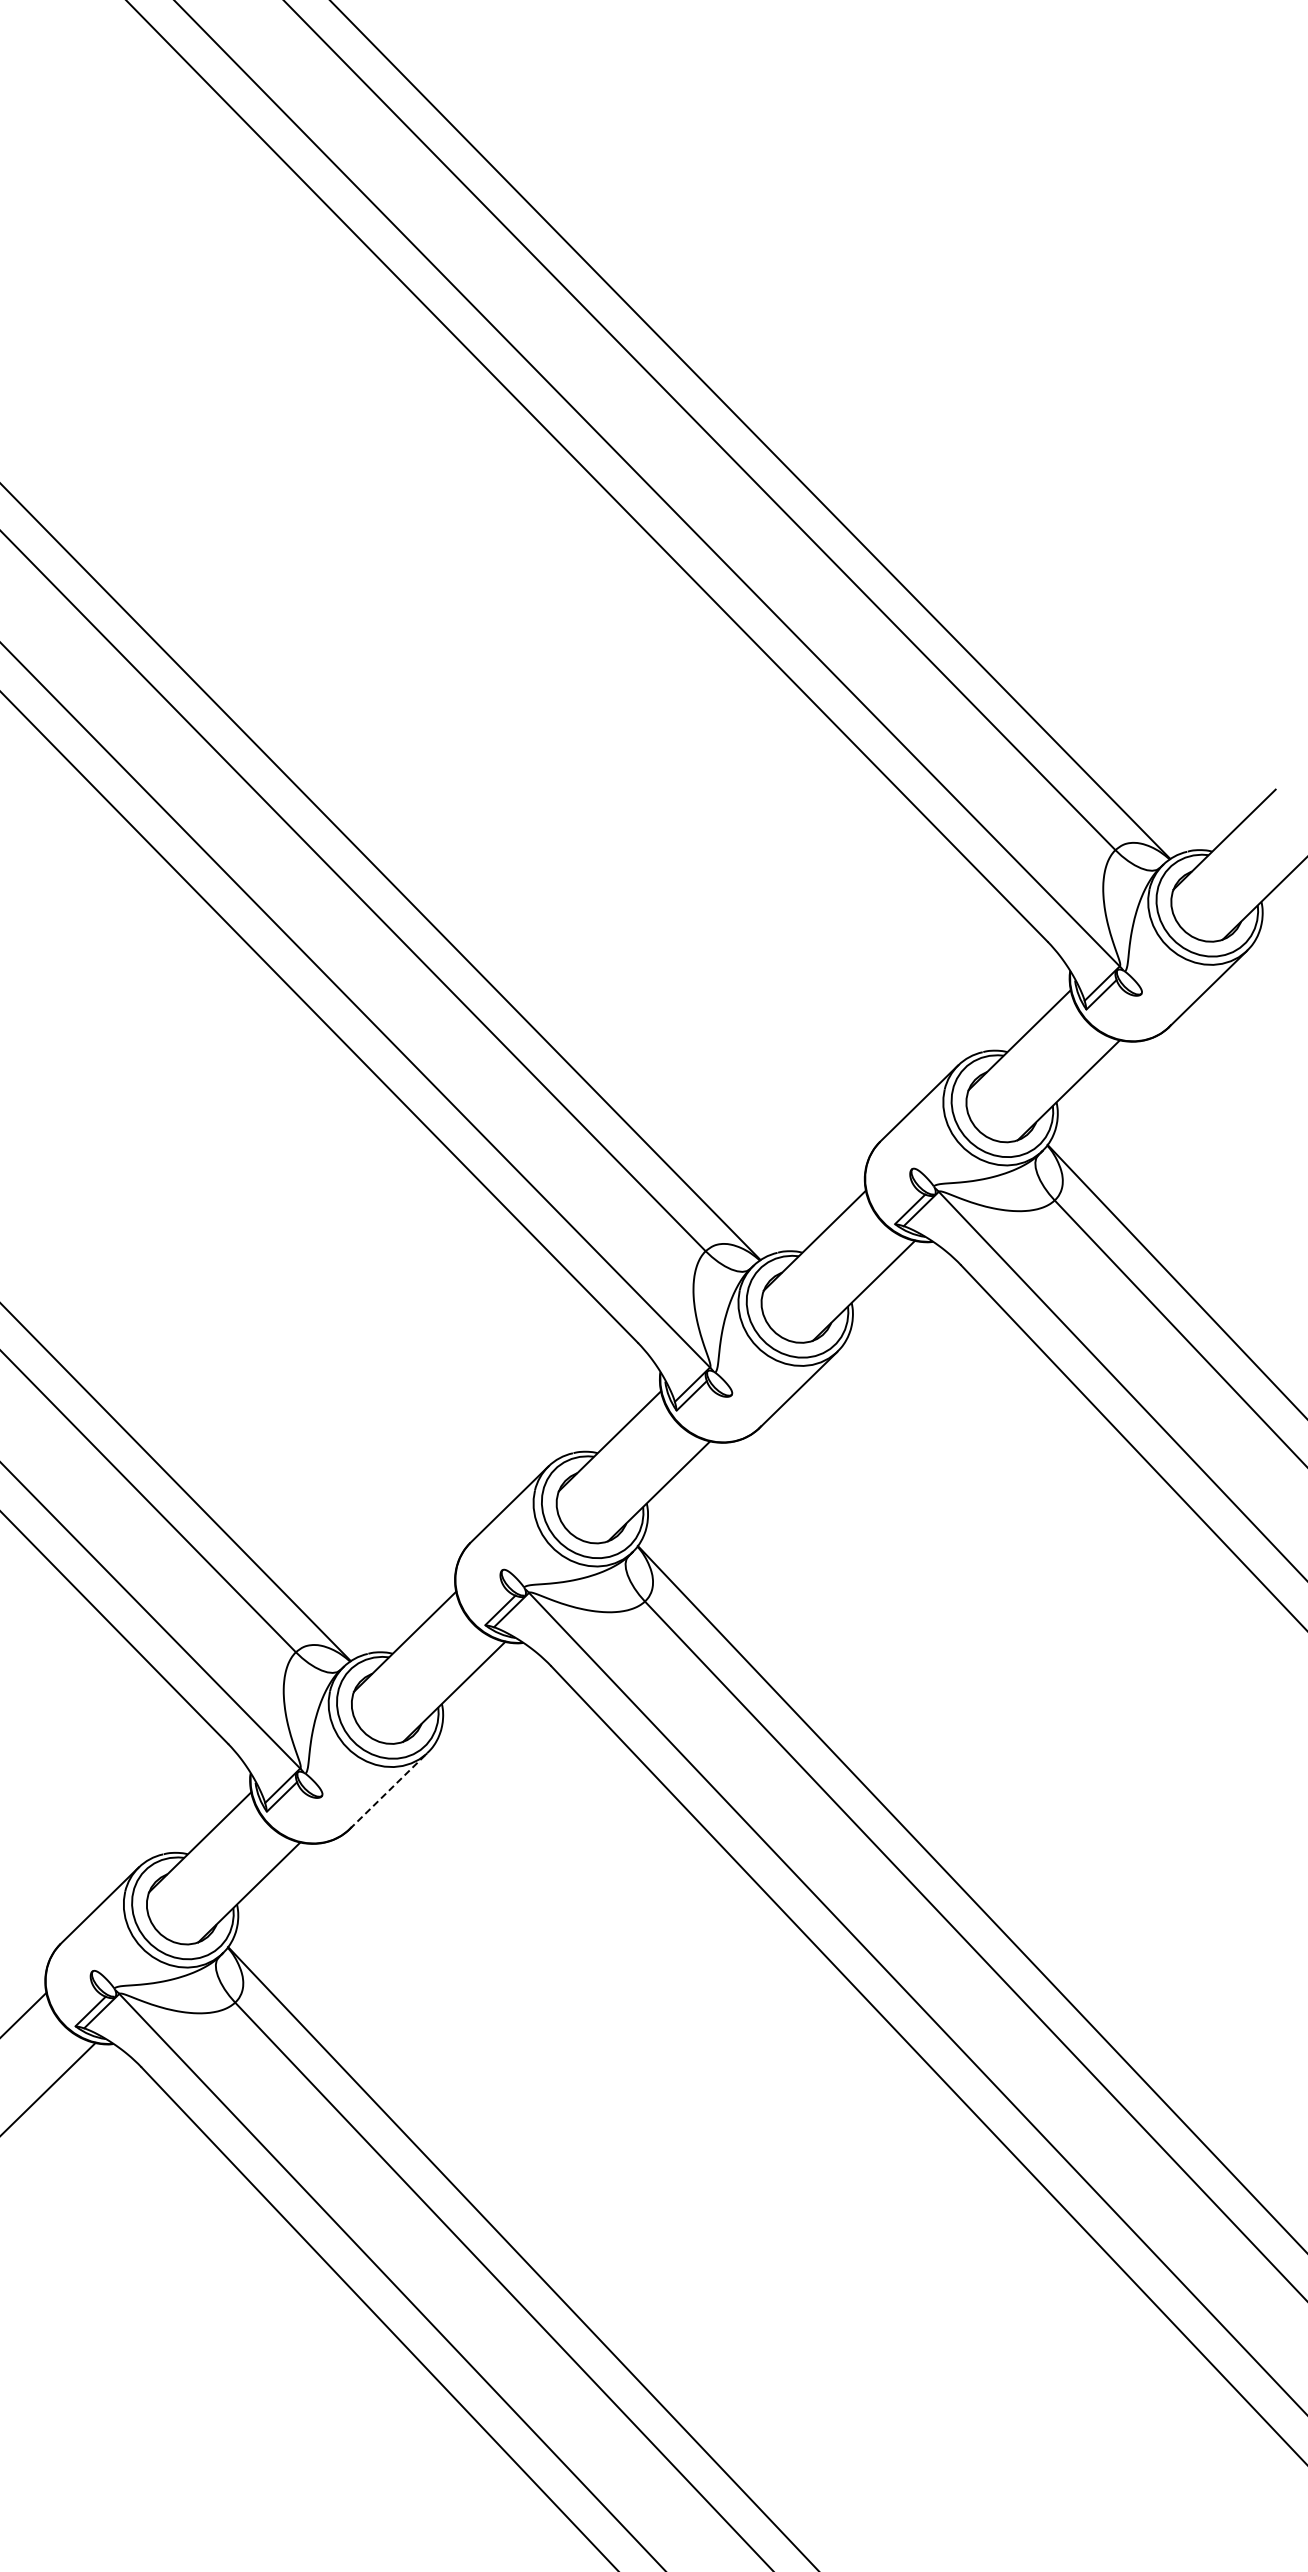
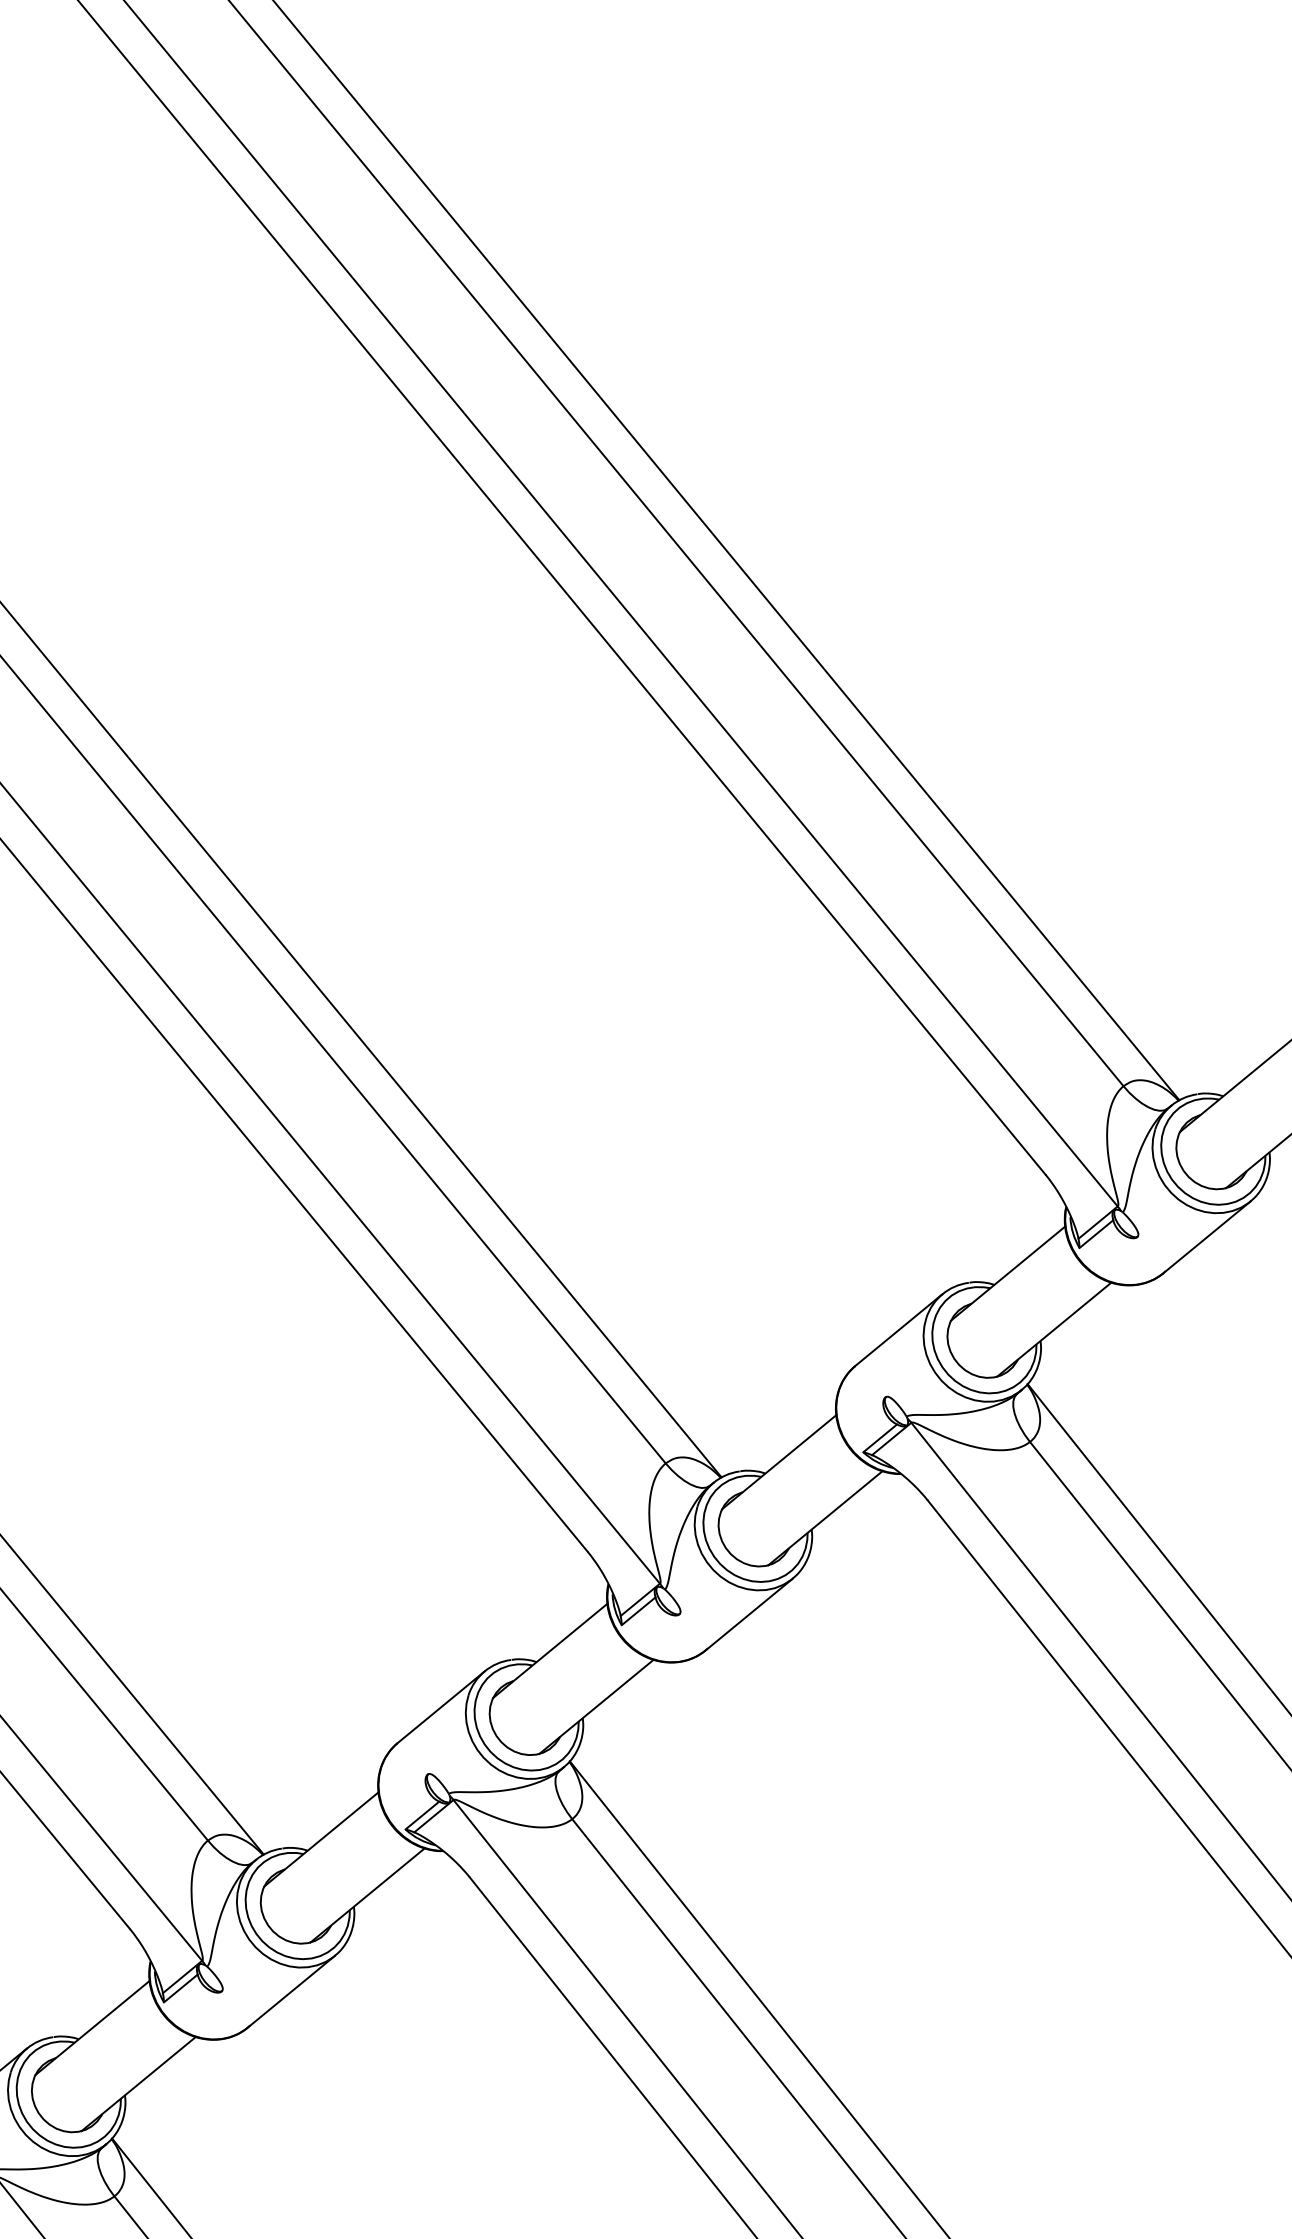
line: (388, 1791) -> (291, 1992), dashed -> solid

